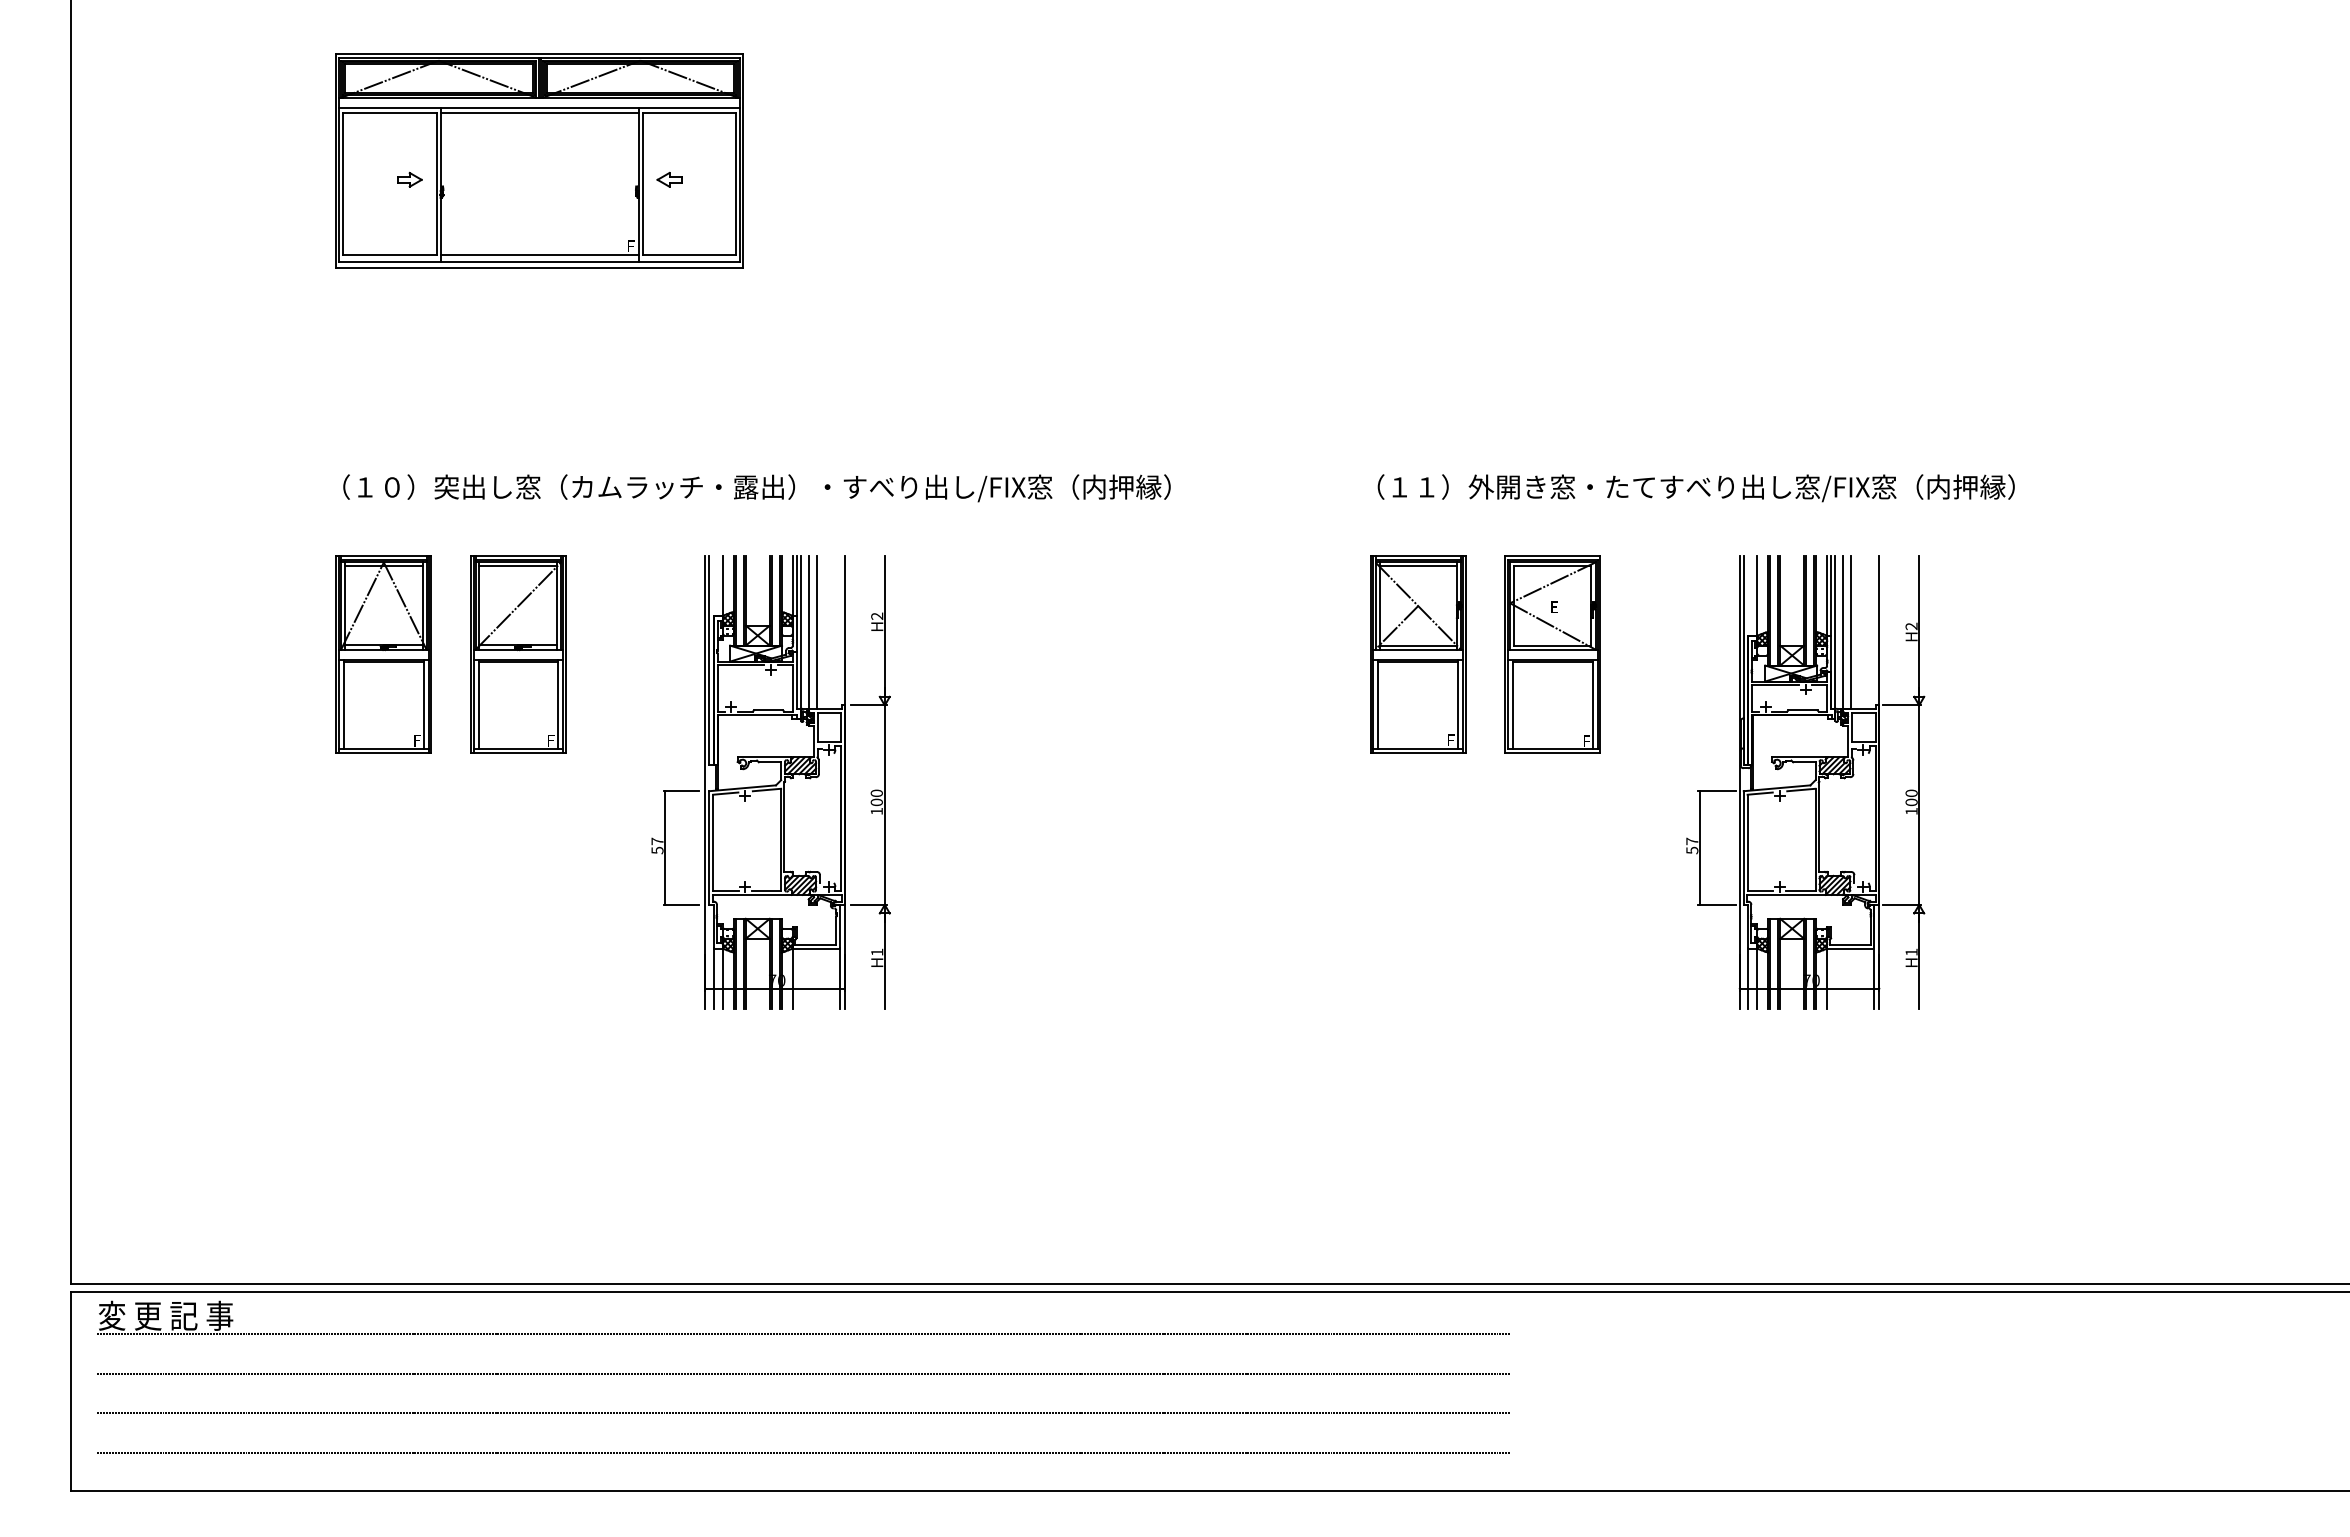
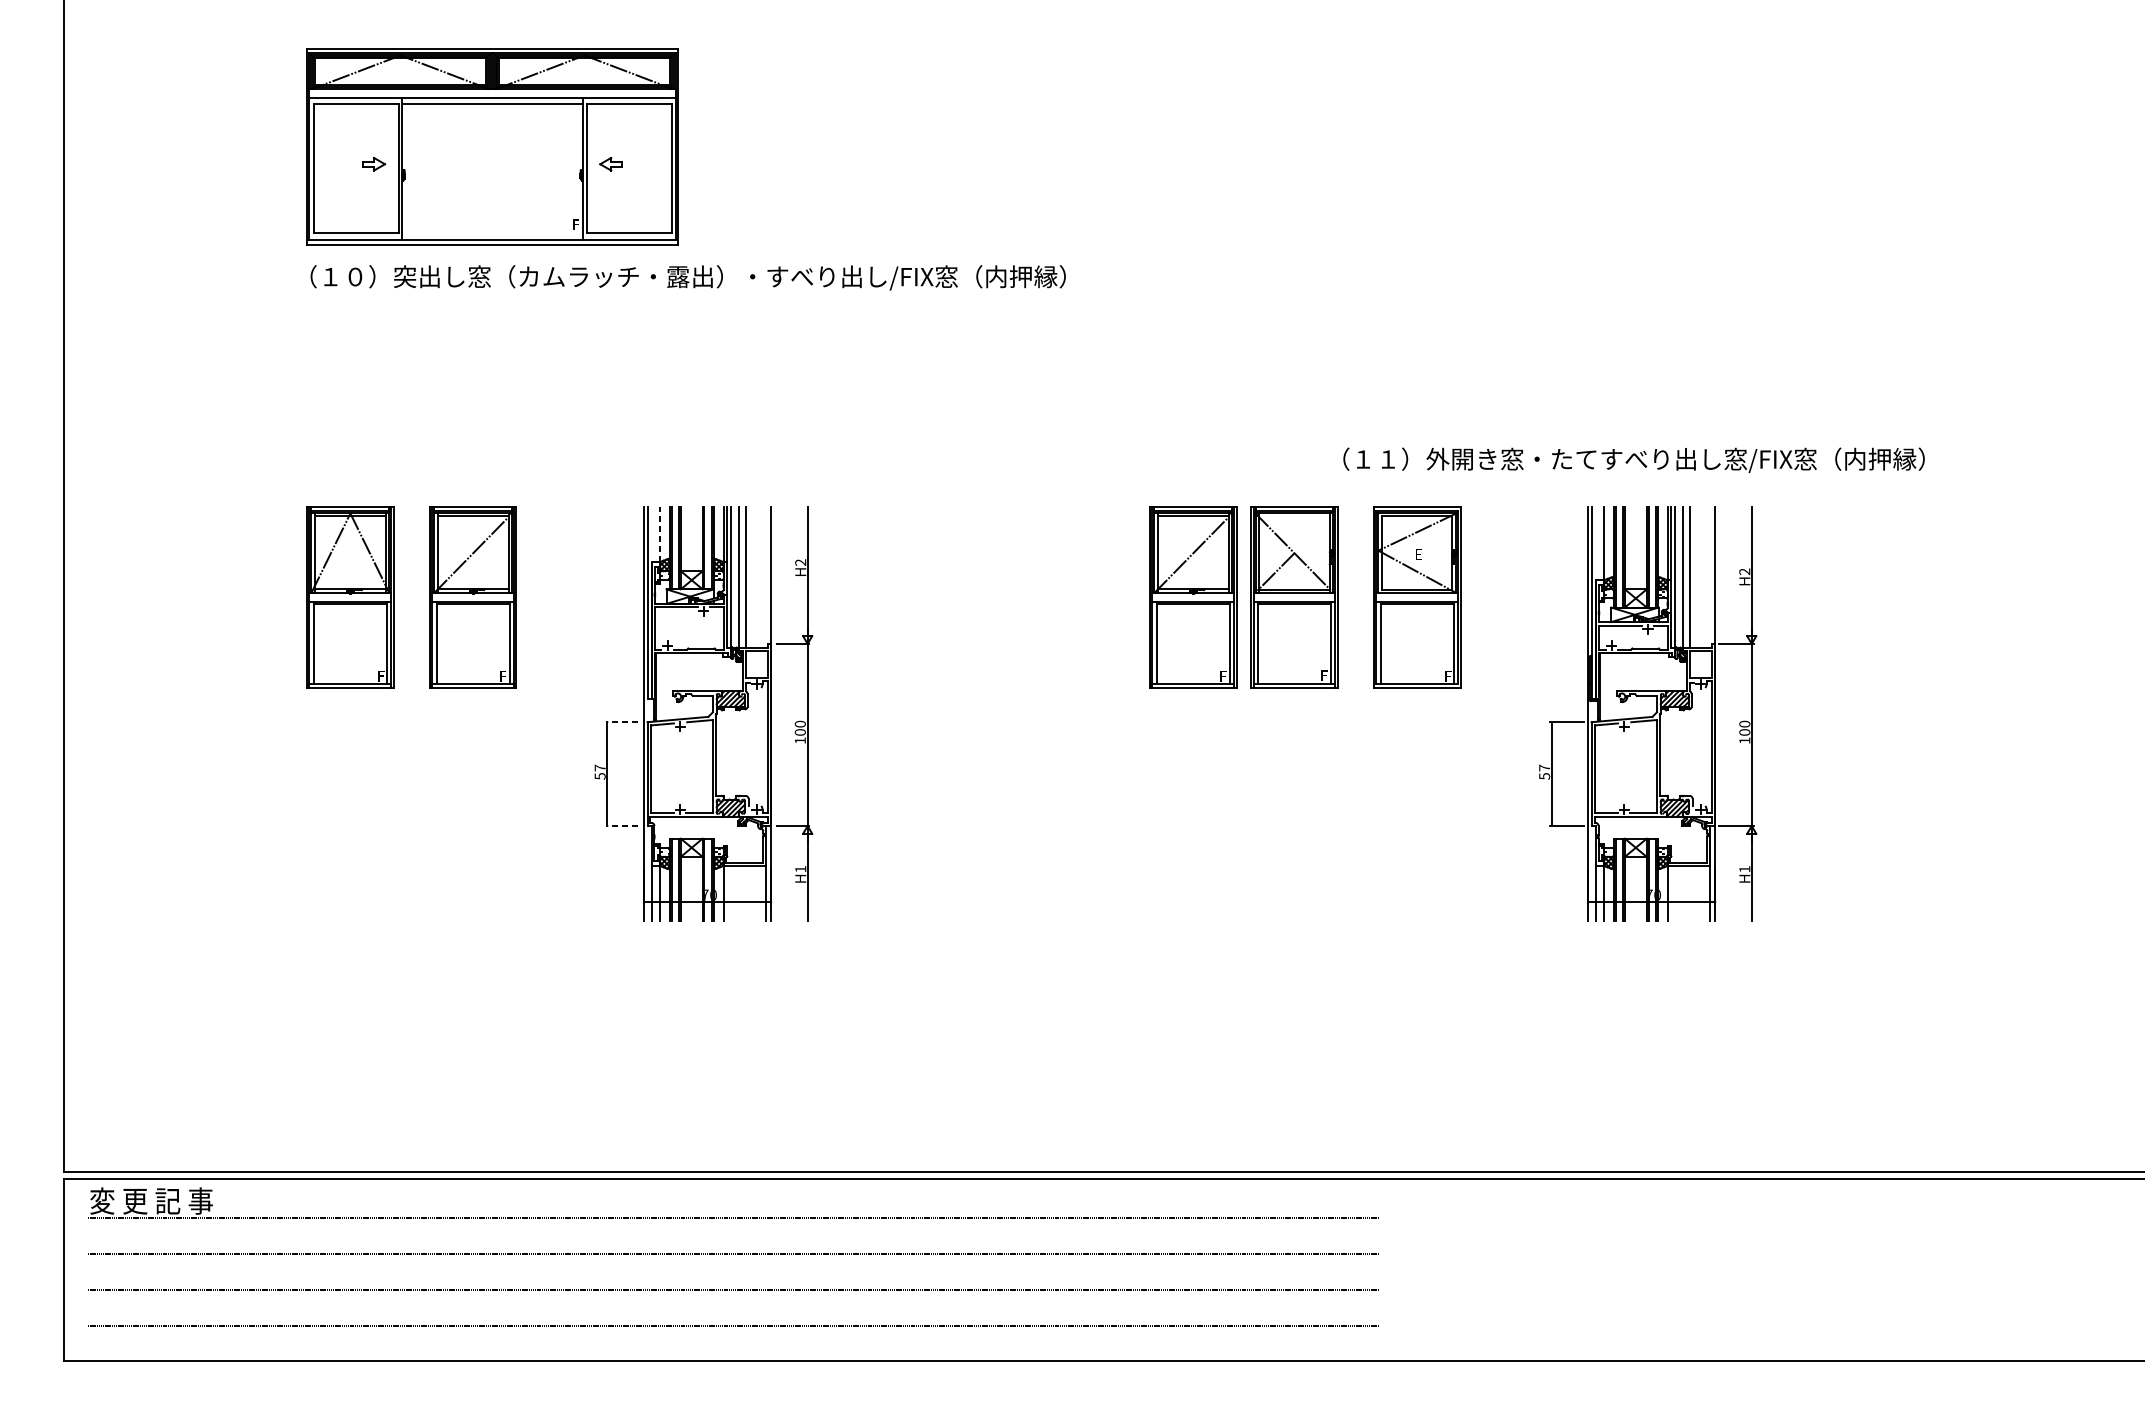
line: (539, 254) -> (492, 232), removed
text: (756, 488) -> (687, 278), moved
text: (1695, 488) -> (1633, 460), moved
line: (1417, 565) -> (1293, 516), removed
line: (722, 585) -> (659, 534), solid -> dashed
part: (1307, 654) -> (1193, 597), added
line: (681, 791) -> (622, 722), solid -> dashed
line: (681, 904) -> (622, 825), solid -> dashed

